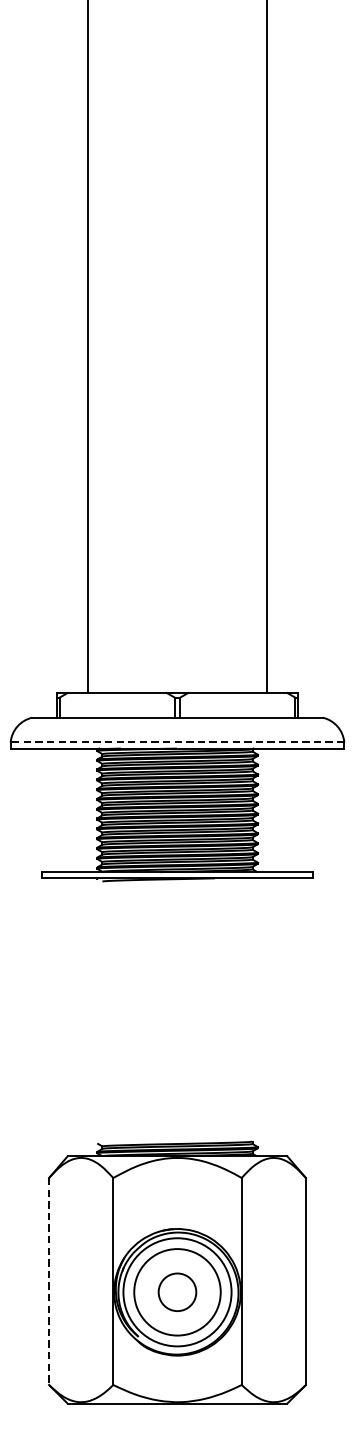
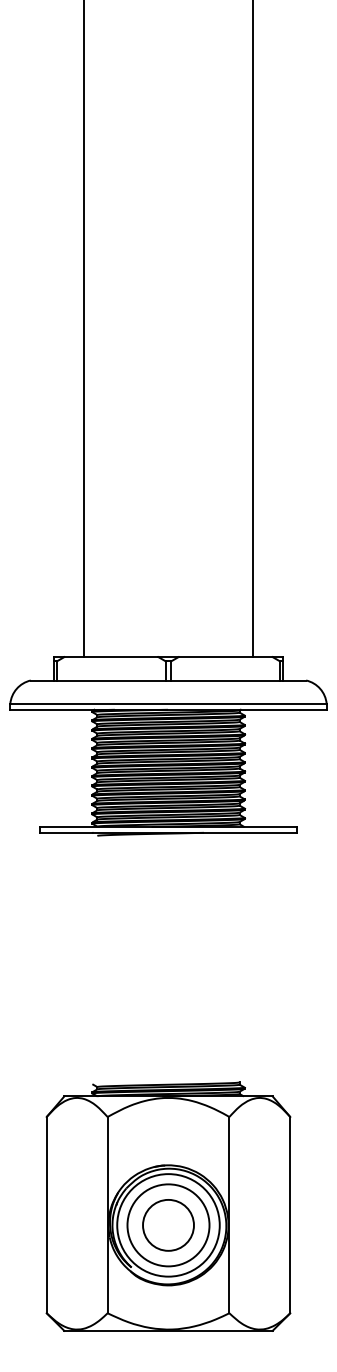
line: (176, 741) -> (167, 703), dashed -> solid
line: (48, 1281) -> (46, 1215), dashed -> solid
circle: (177, 1291) -> (168, 1224), size x1.43

